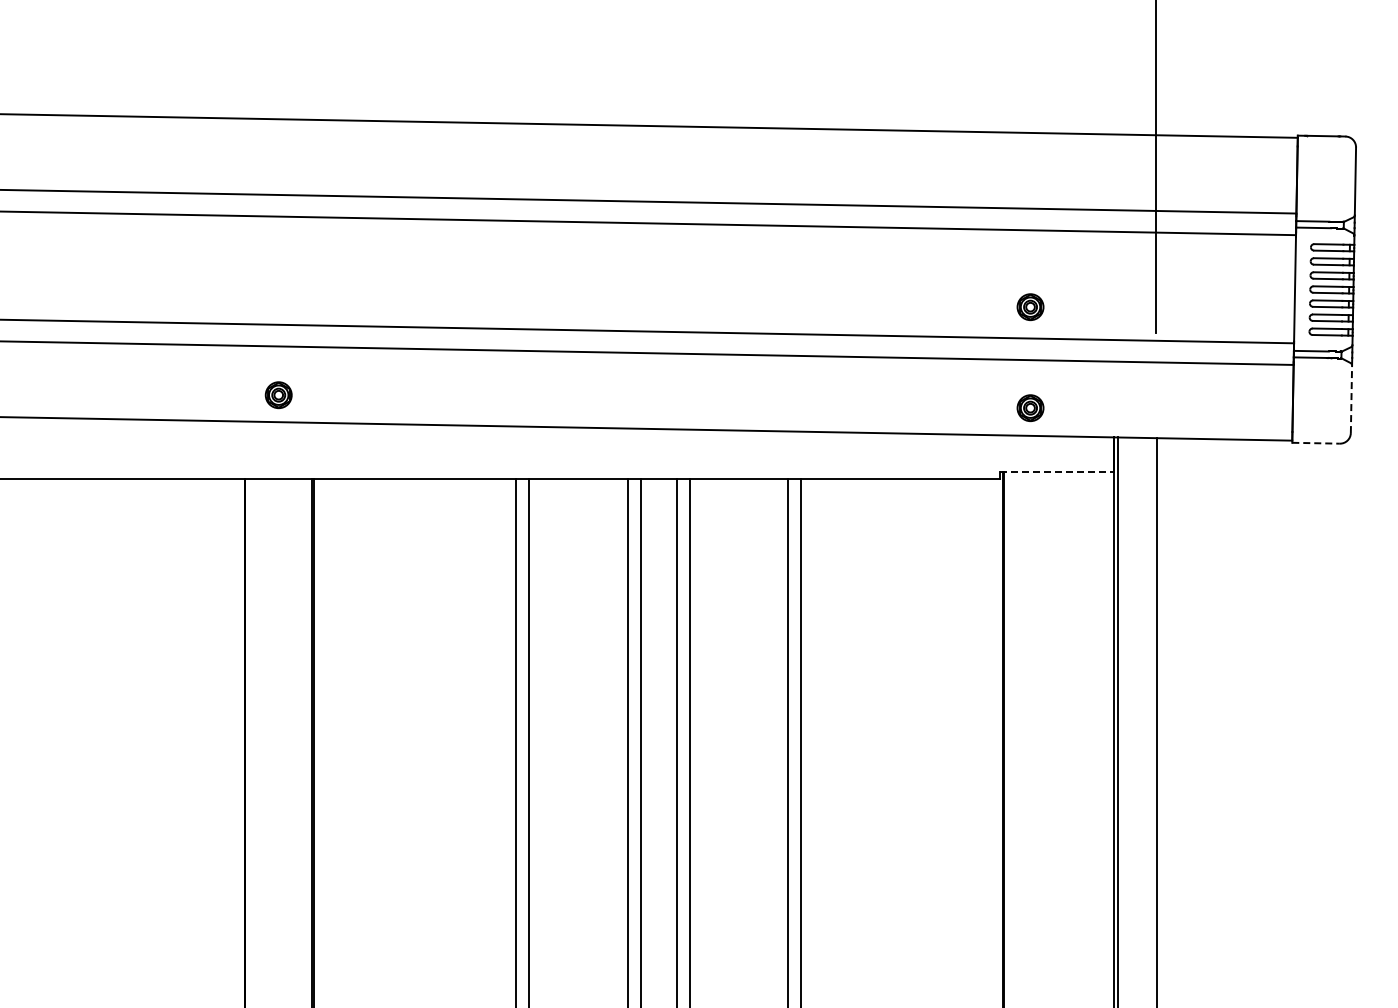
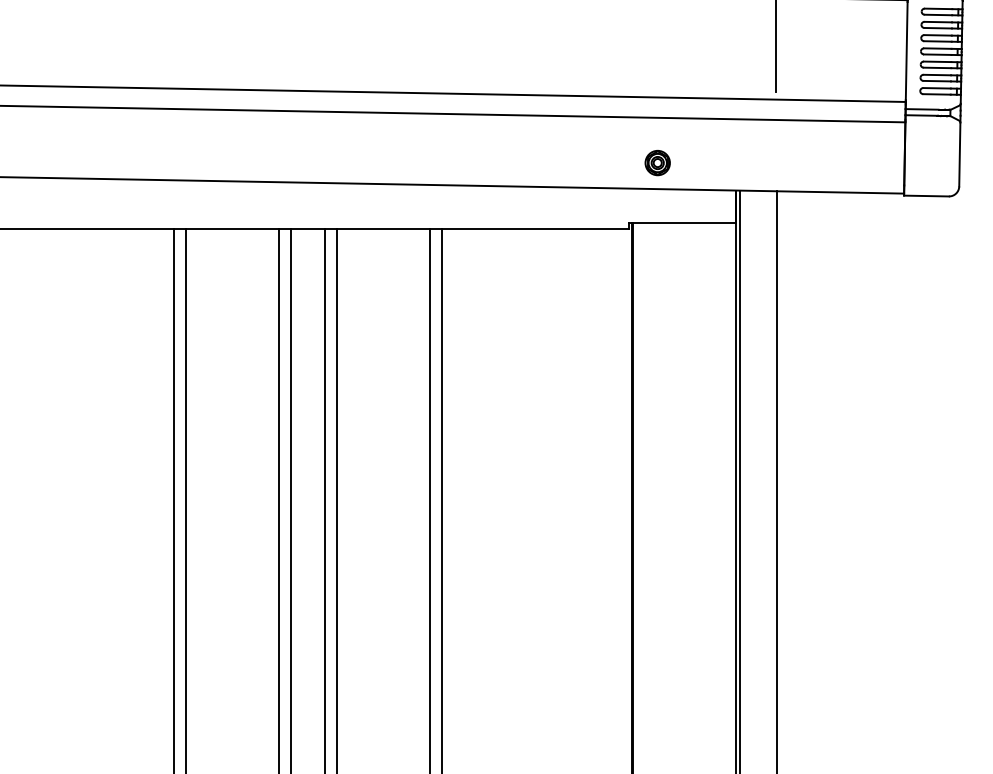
part: (1030, 307) -> (657, 68), removed
line: (1351, 399) -> (959, 154), dashed -> solid
line: (1316, 443) -> (926, 196), dashed -> solid
line: (1057, 472) -> (683, 223), dashed -> solid

